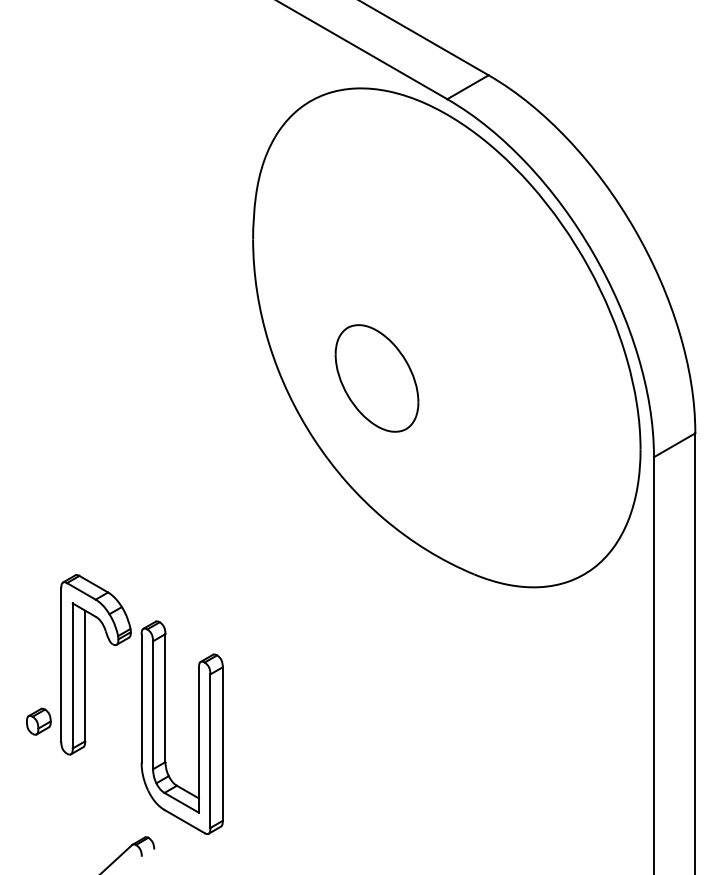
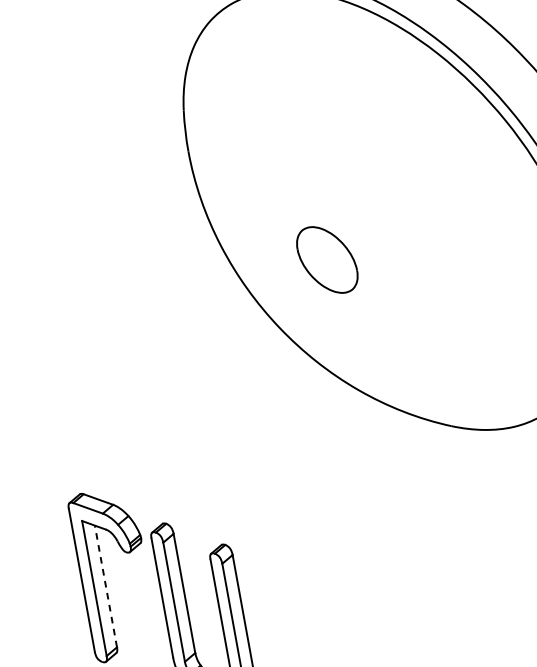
part: (376, 378) -> (326, 260), size x0.7
line: (85, 675) -> (106, 585), solid -> dashed
part: (38, 721) -> (70, 636), removed

